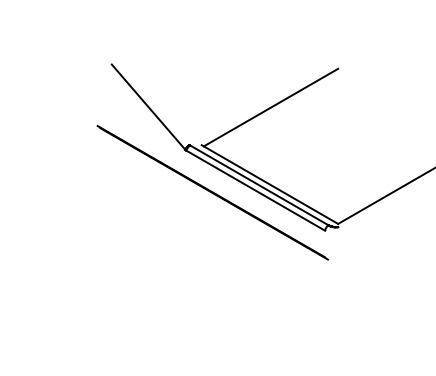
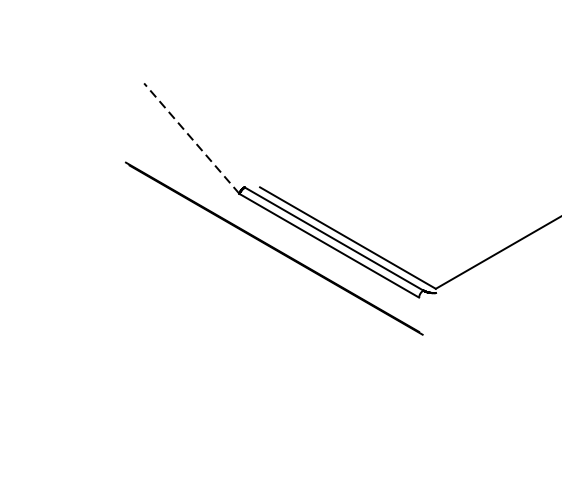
line: (148, 107) -> (191, 138), solid -> dashed
line: (270, 107) -> (348, 138), removed

